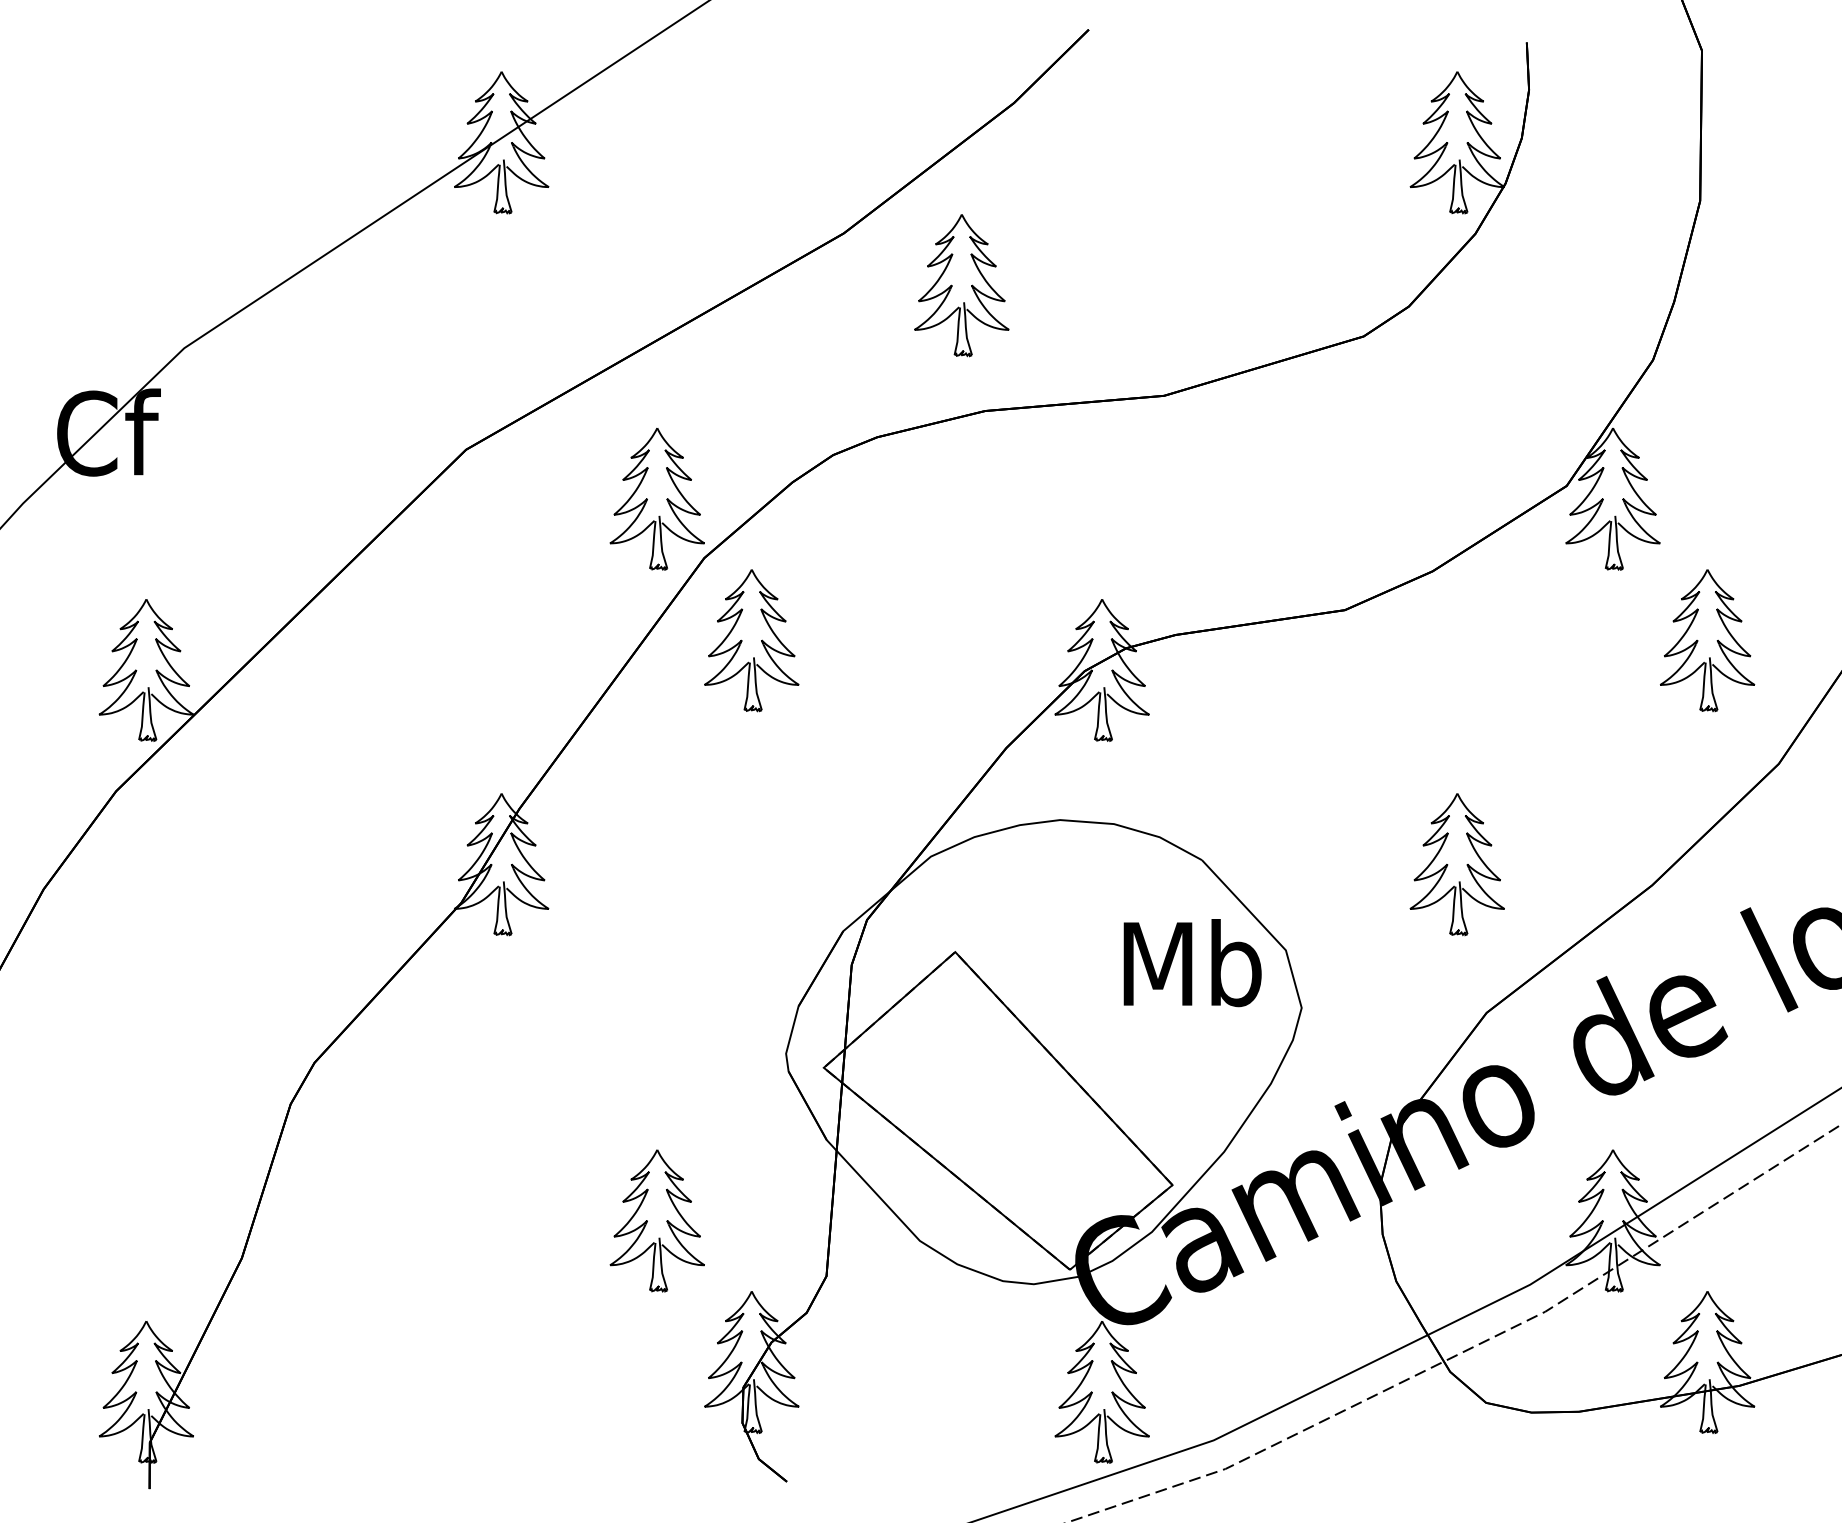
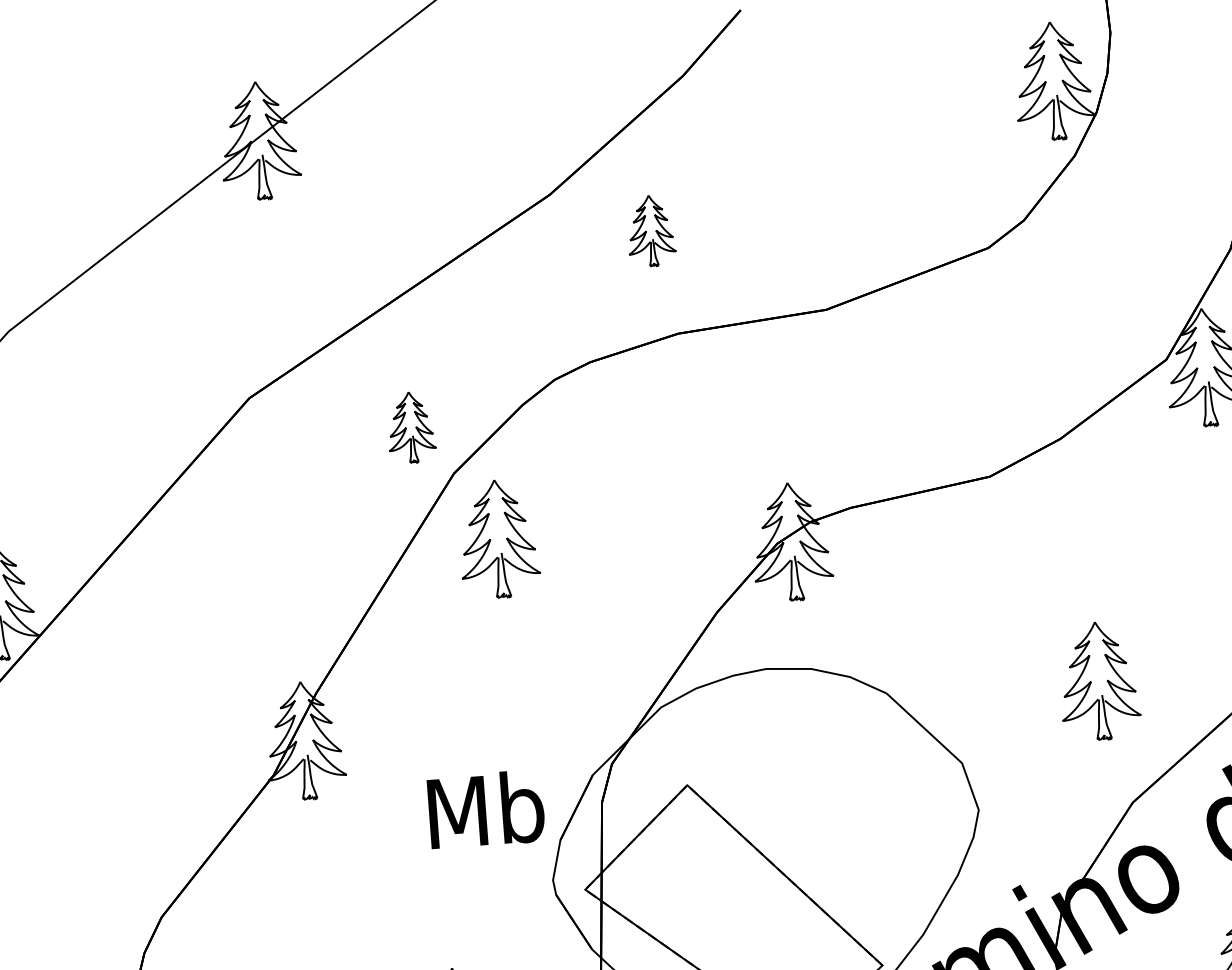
part: (961, 285) -> (650, 230), size x0.6
part: (656, 499) -> (410, 427), size x0.6
text: (1192, 963) -> (486, 809), moved

